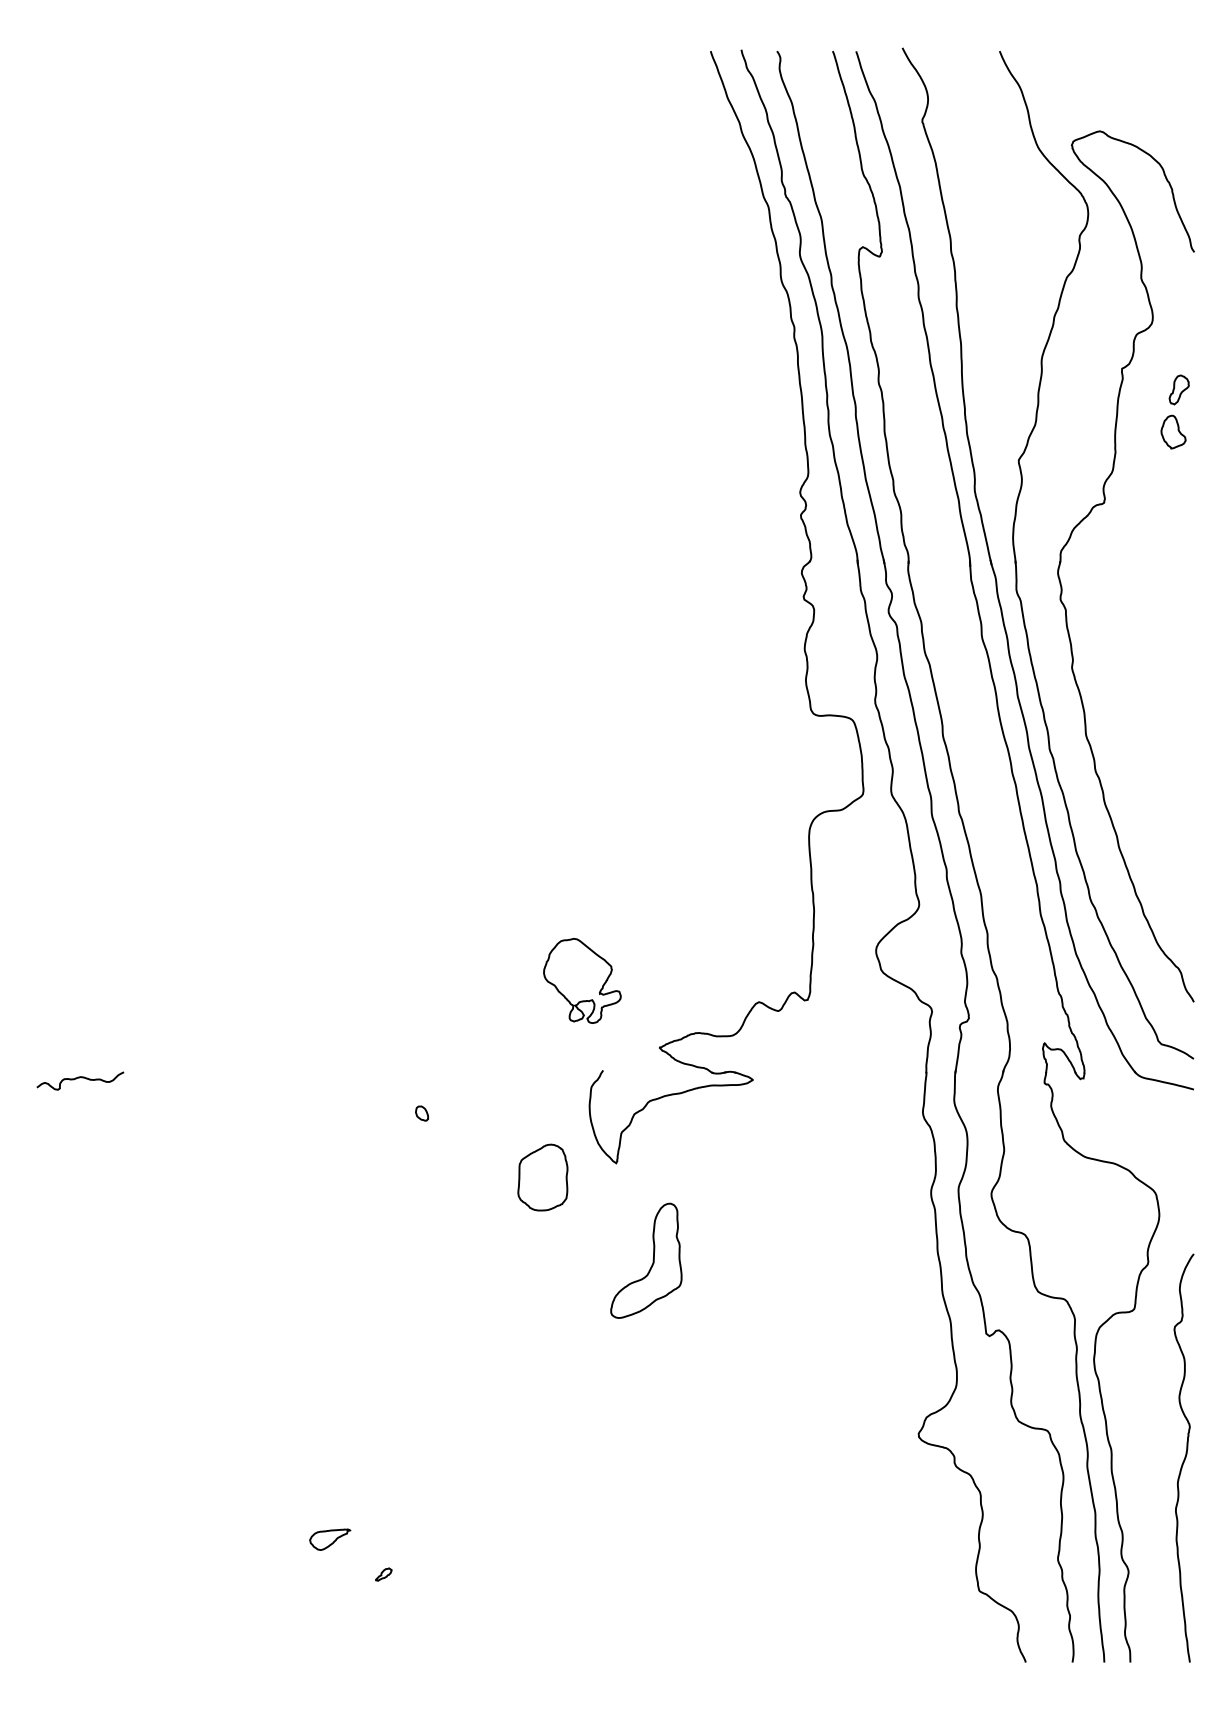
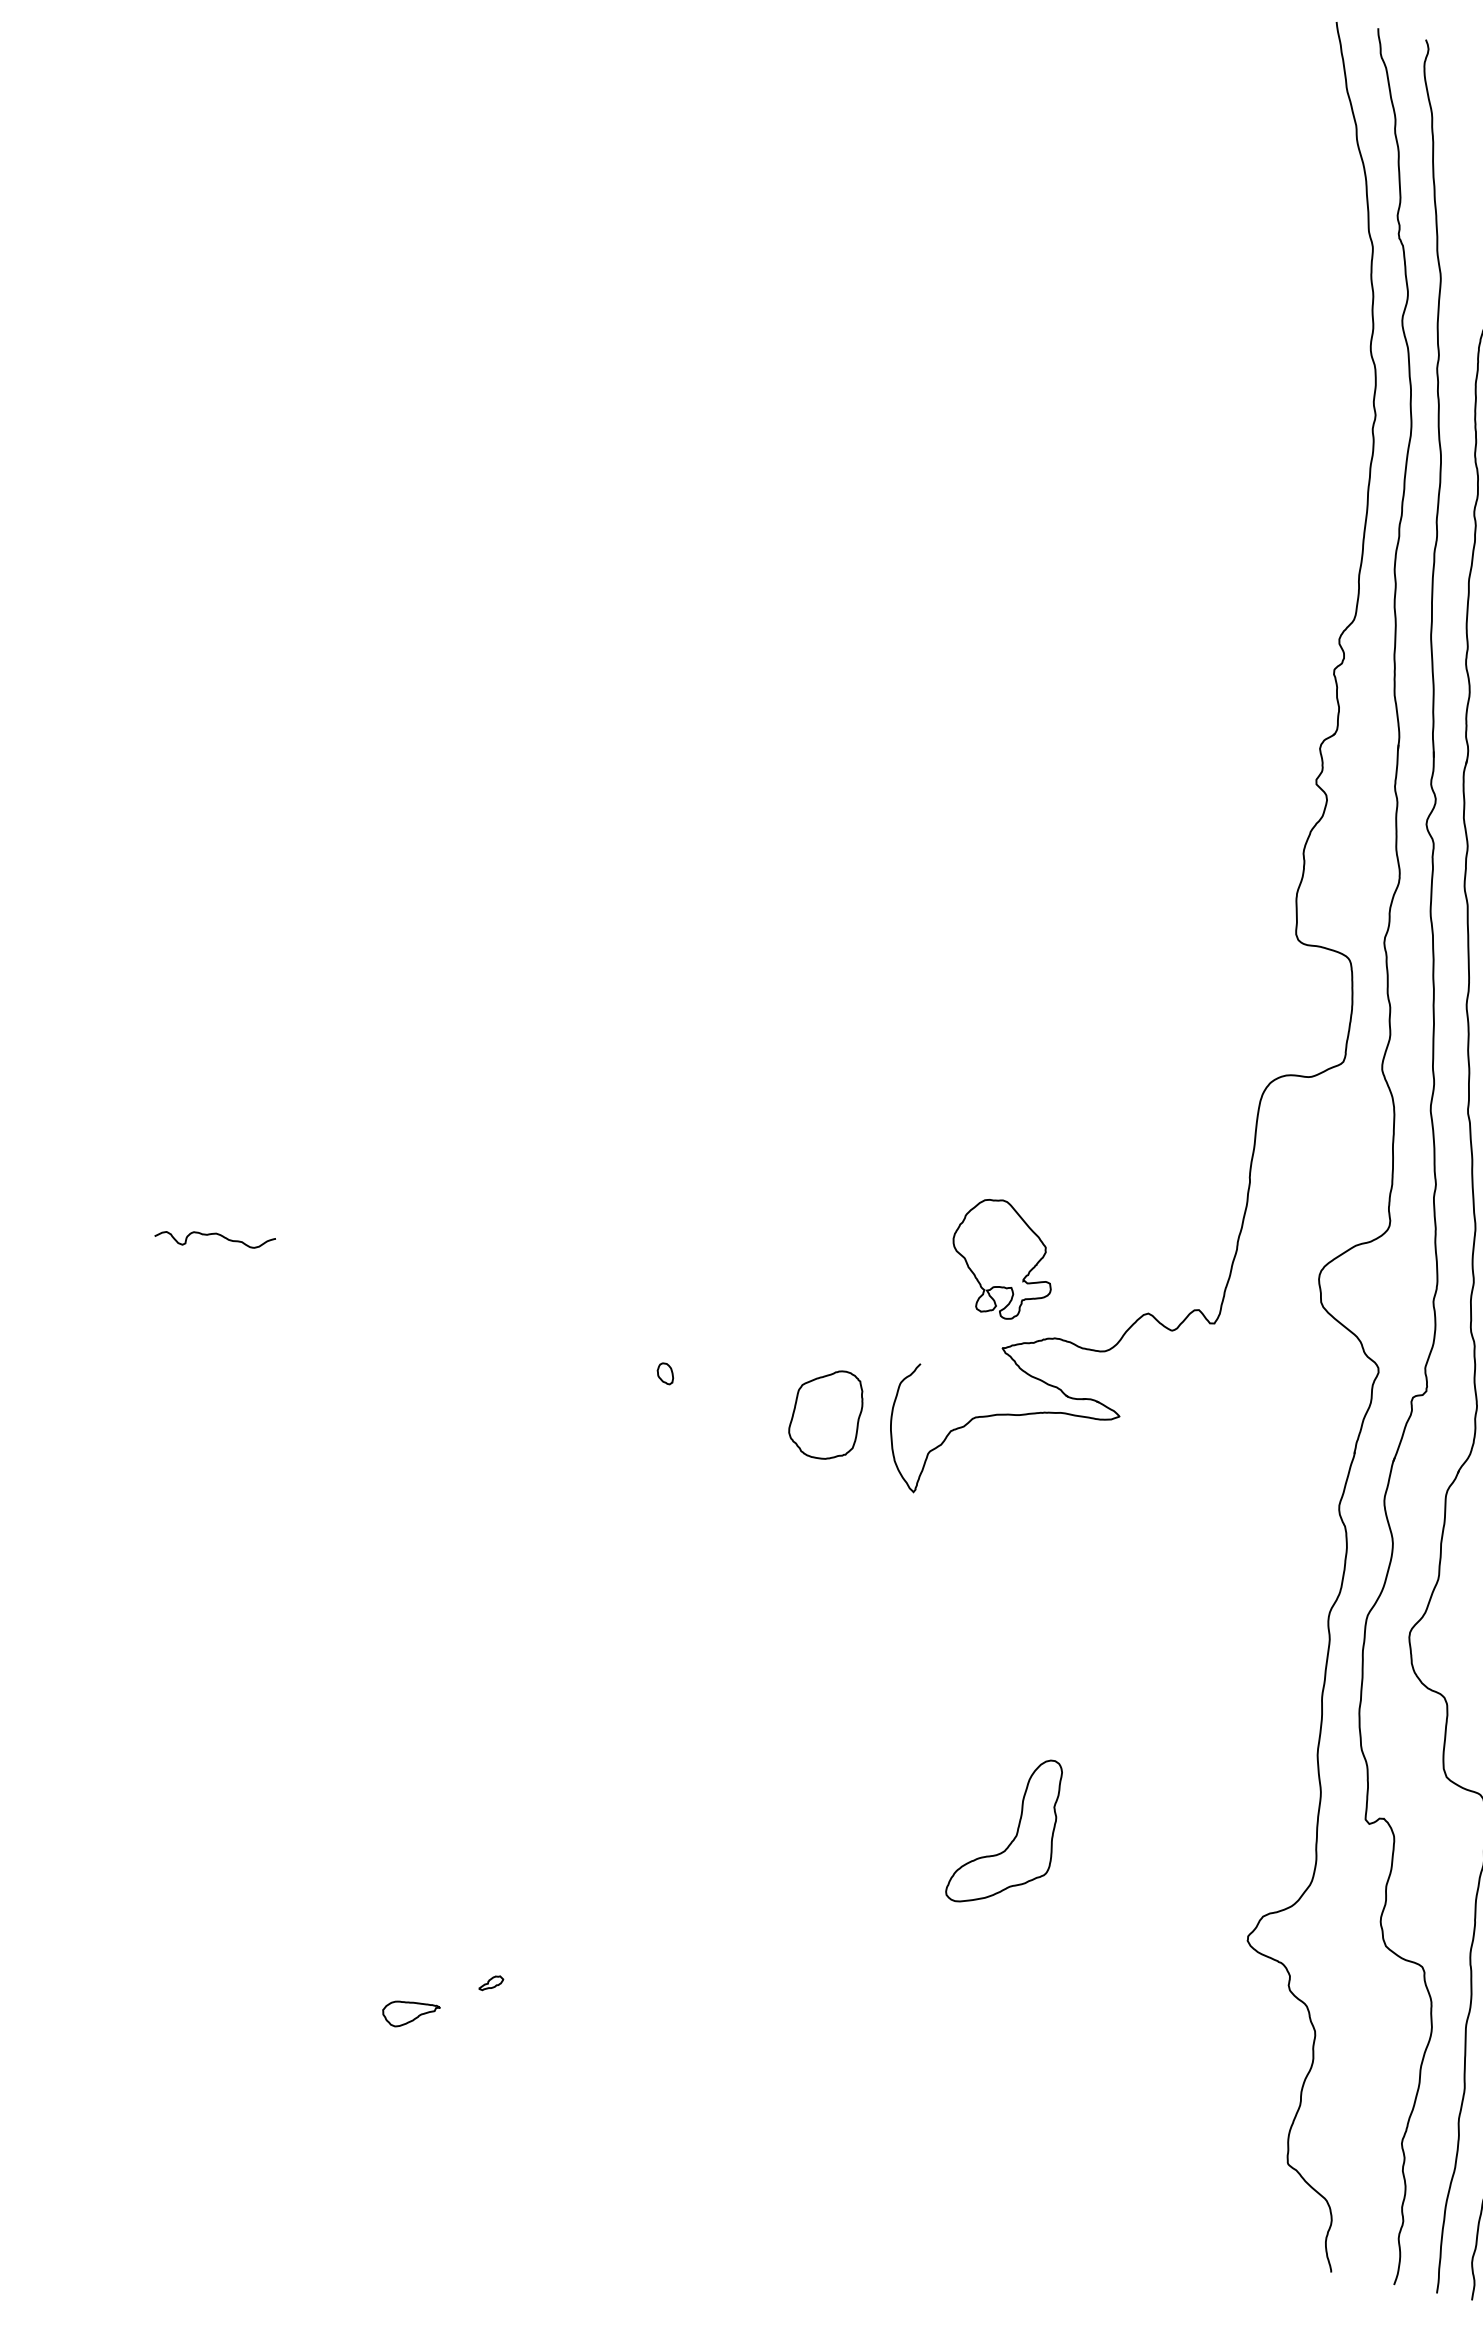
part: (582, 980) -> (1003, 1258), moved
part: (542, 1177) -> (826, 1413), moved
part: (646, 1260) -> (1007, 1831), moved
part: (330, 1539) -> (410, 2014), moved

